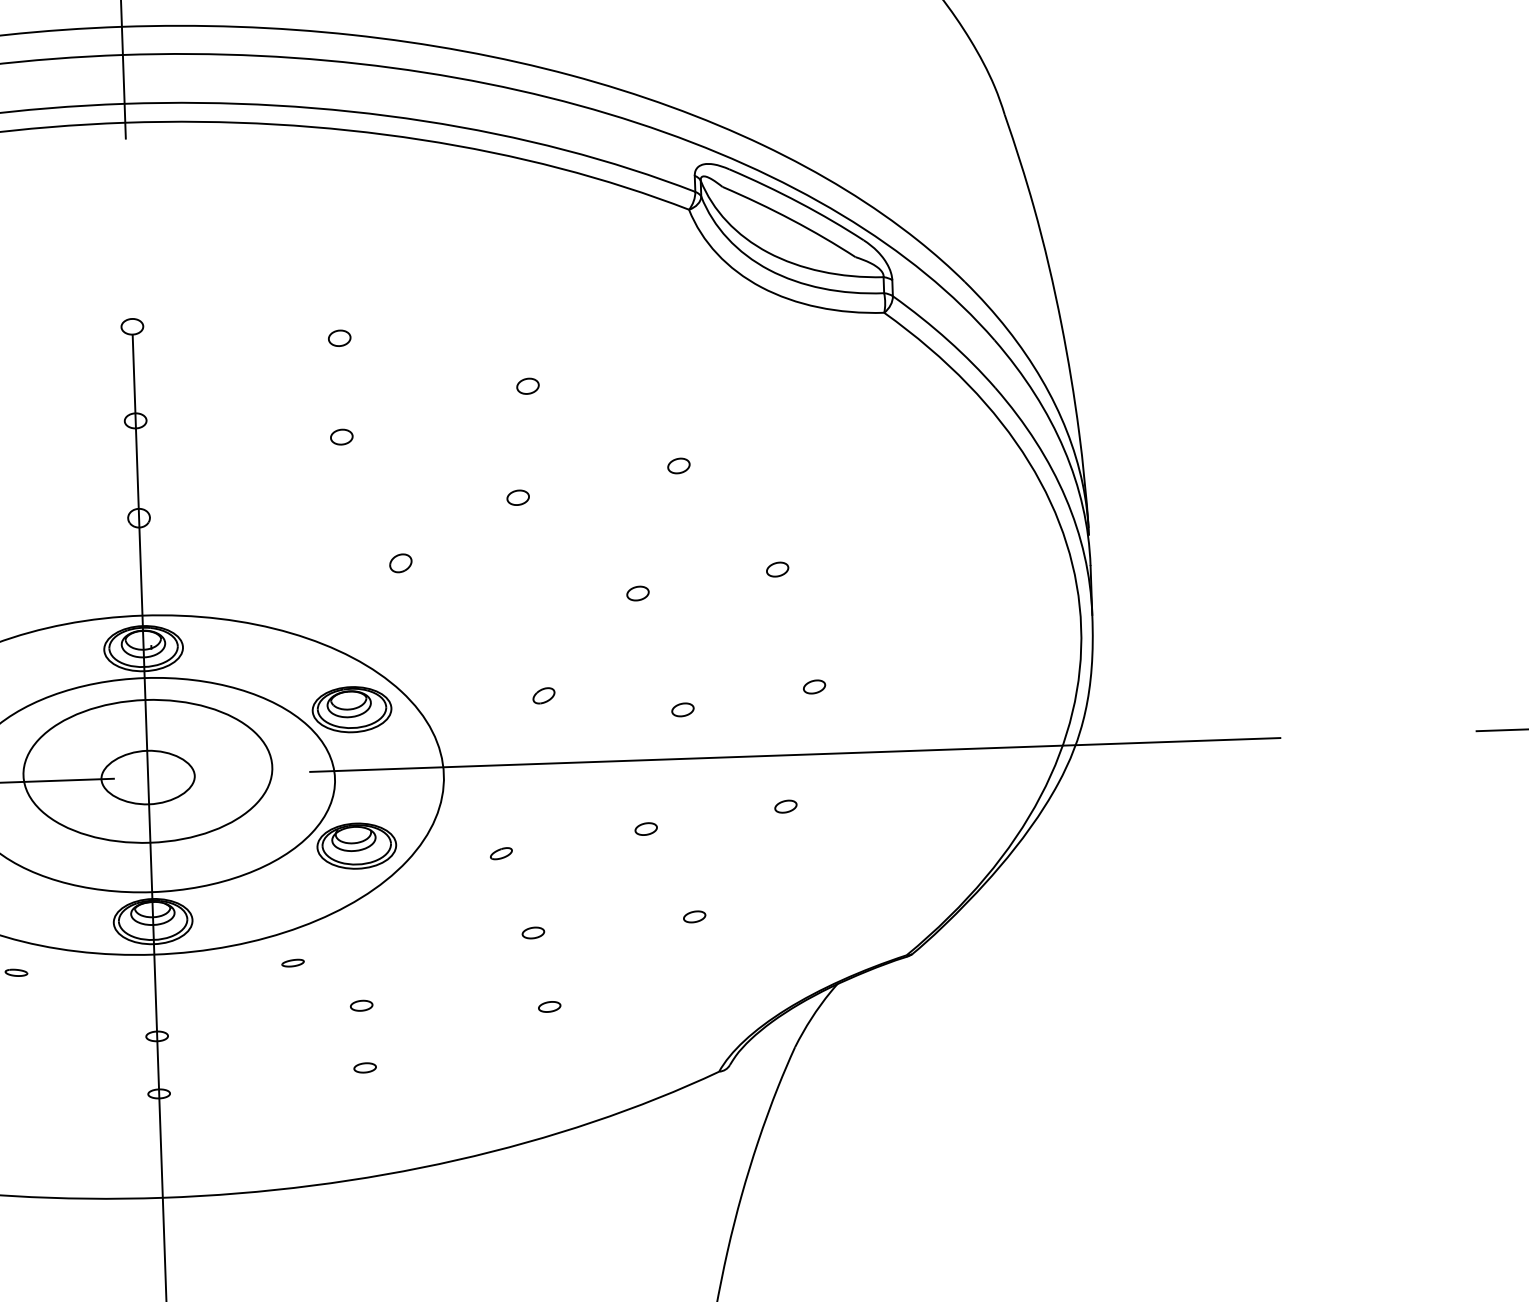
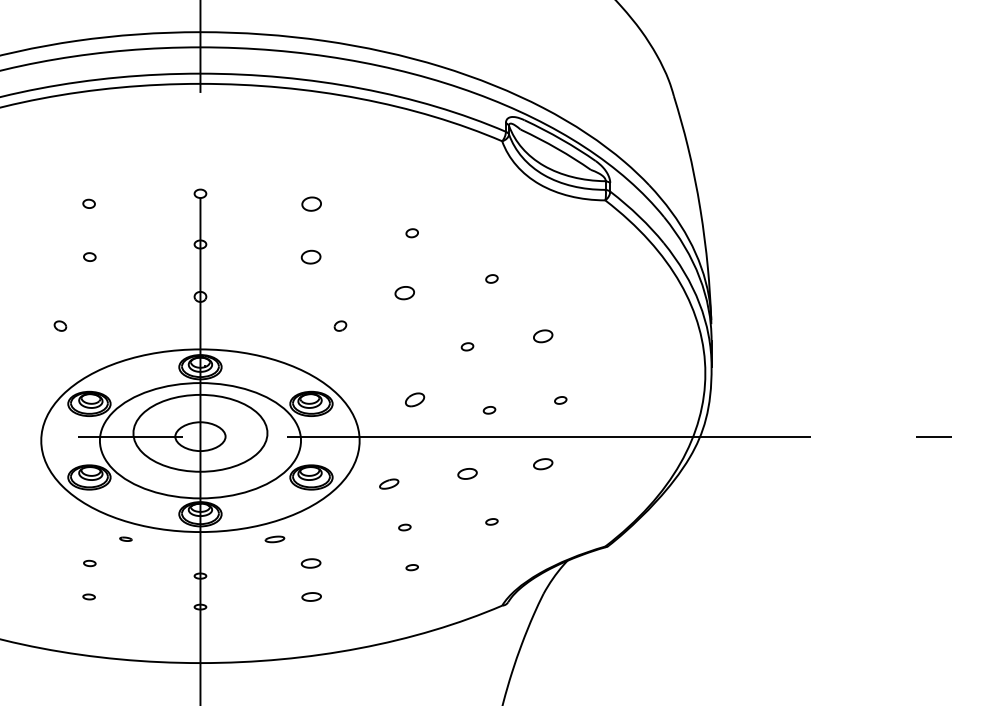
part: (339, 337) -> (311, 203), size x1.6
part: (340, 436) -> (310, 256), size x1.6
part: (517, 496) -> (404, 292), size x1.6
part: (776, 569) -> (542, 336), size x1.6
part: (543, 696) -> (414, 400), size x1.6
part: (784, 807) -> (542, 464), size x1.6
part: (646, 828) -> (467, 473), size x1.6
part: (500, 854) -> (388, 484), size x1.6
part: (292, 961) -> (274, 538), size x1.6
part: (360, 1005) -> (310, 563), size x1.6
part: (364, 1067) -> (311, 596), size x1.6

